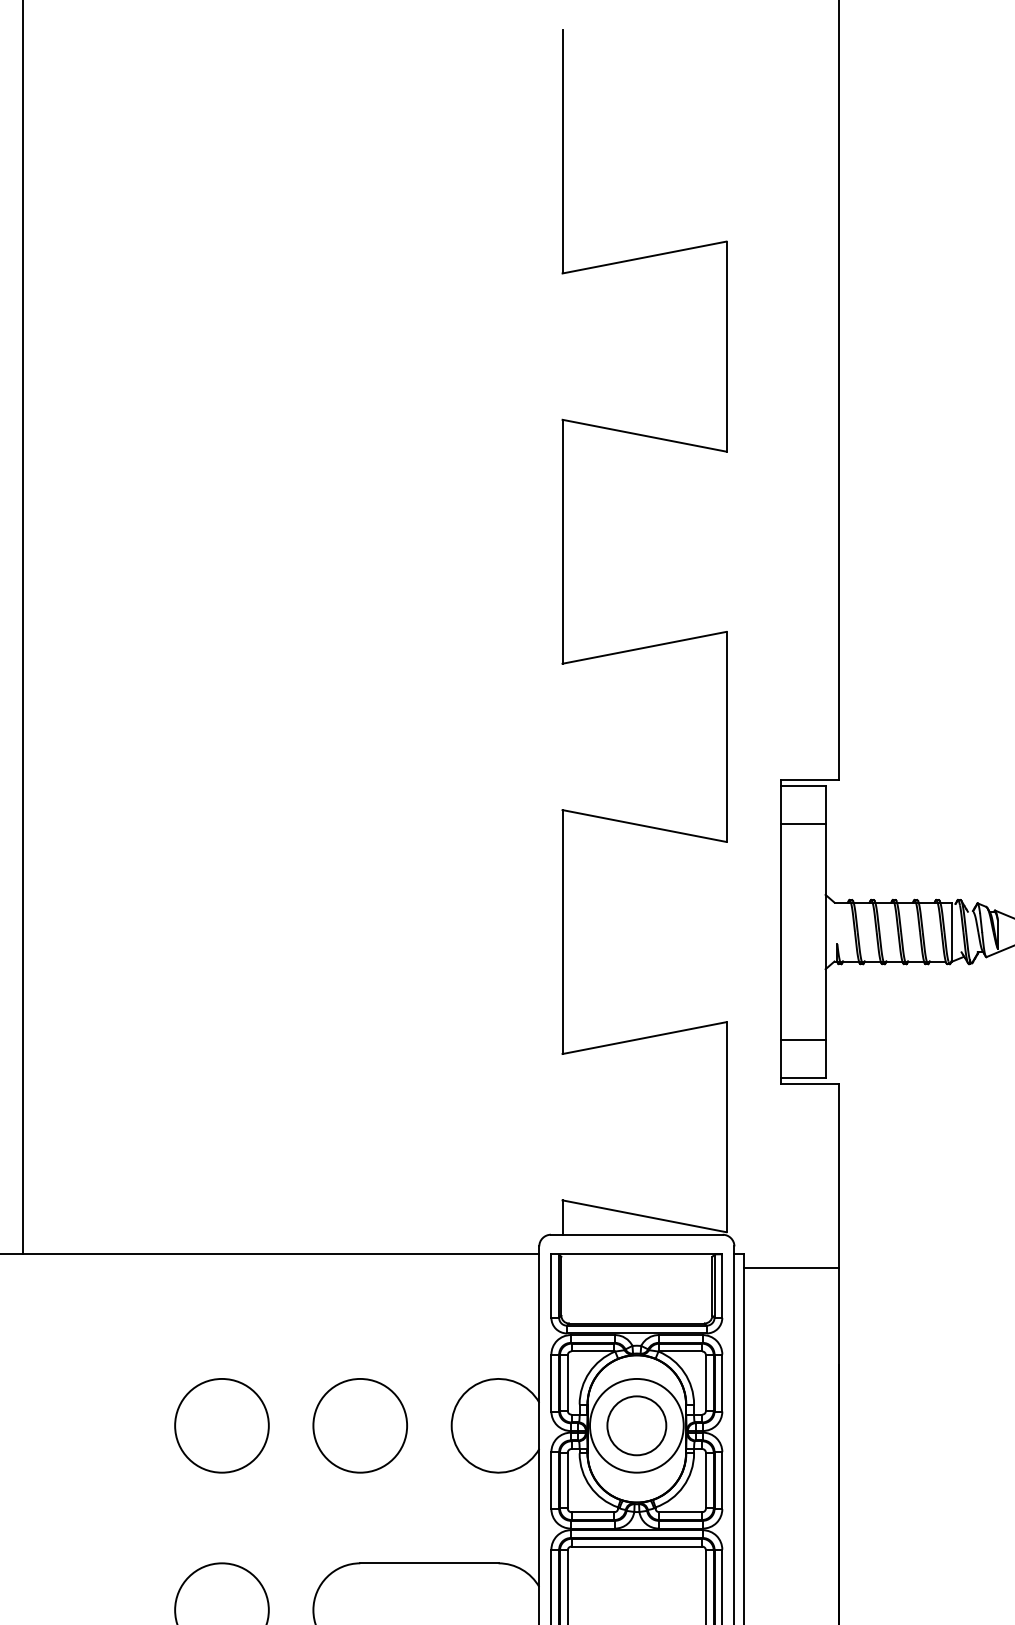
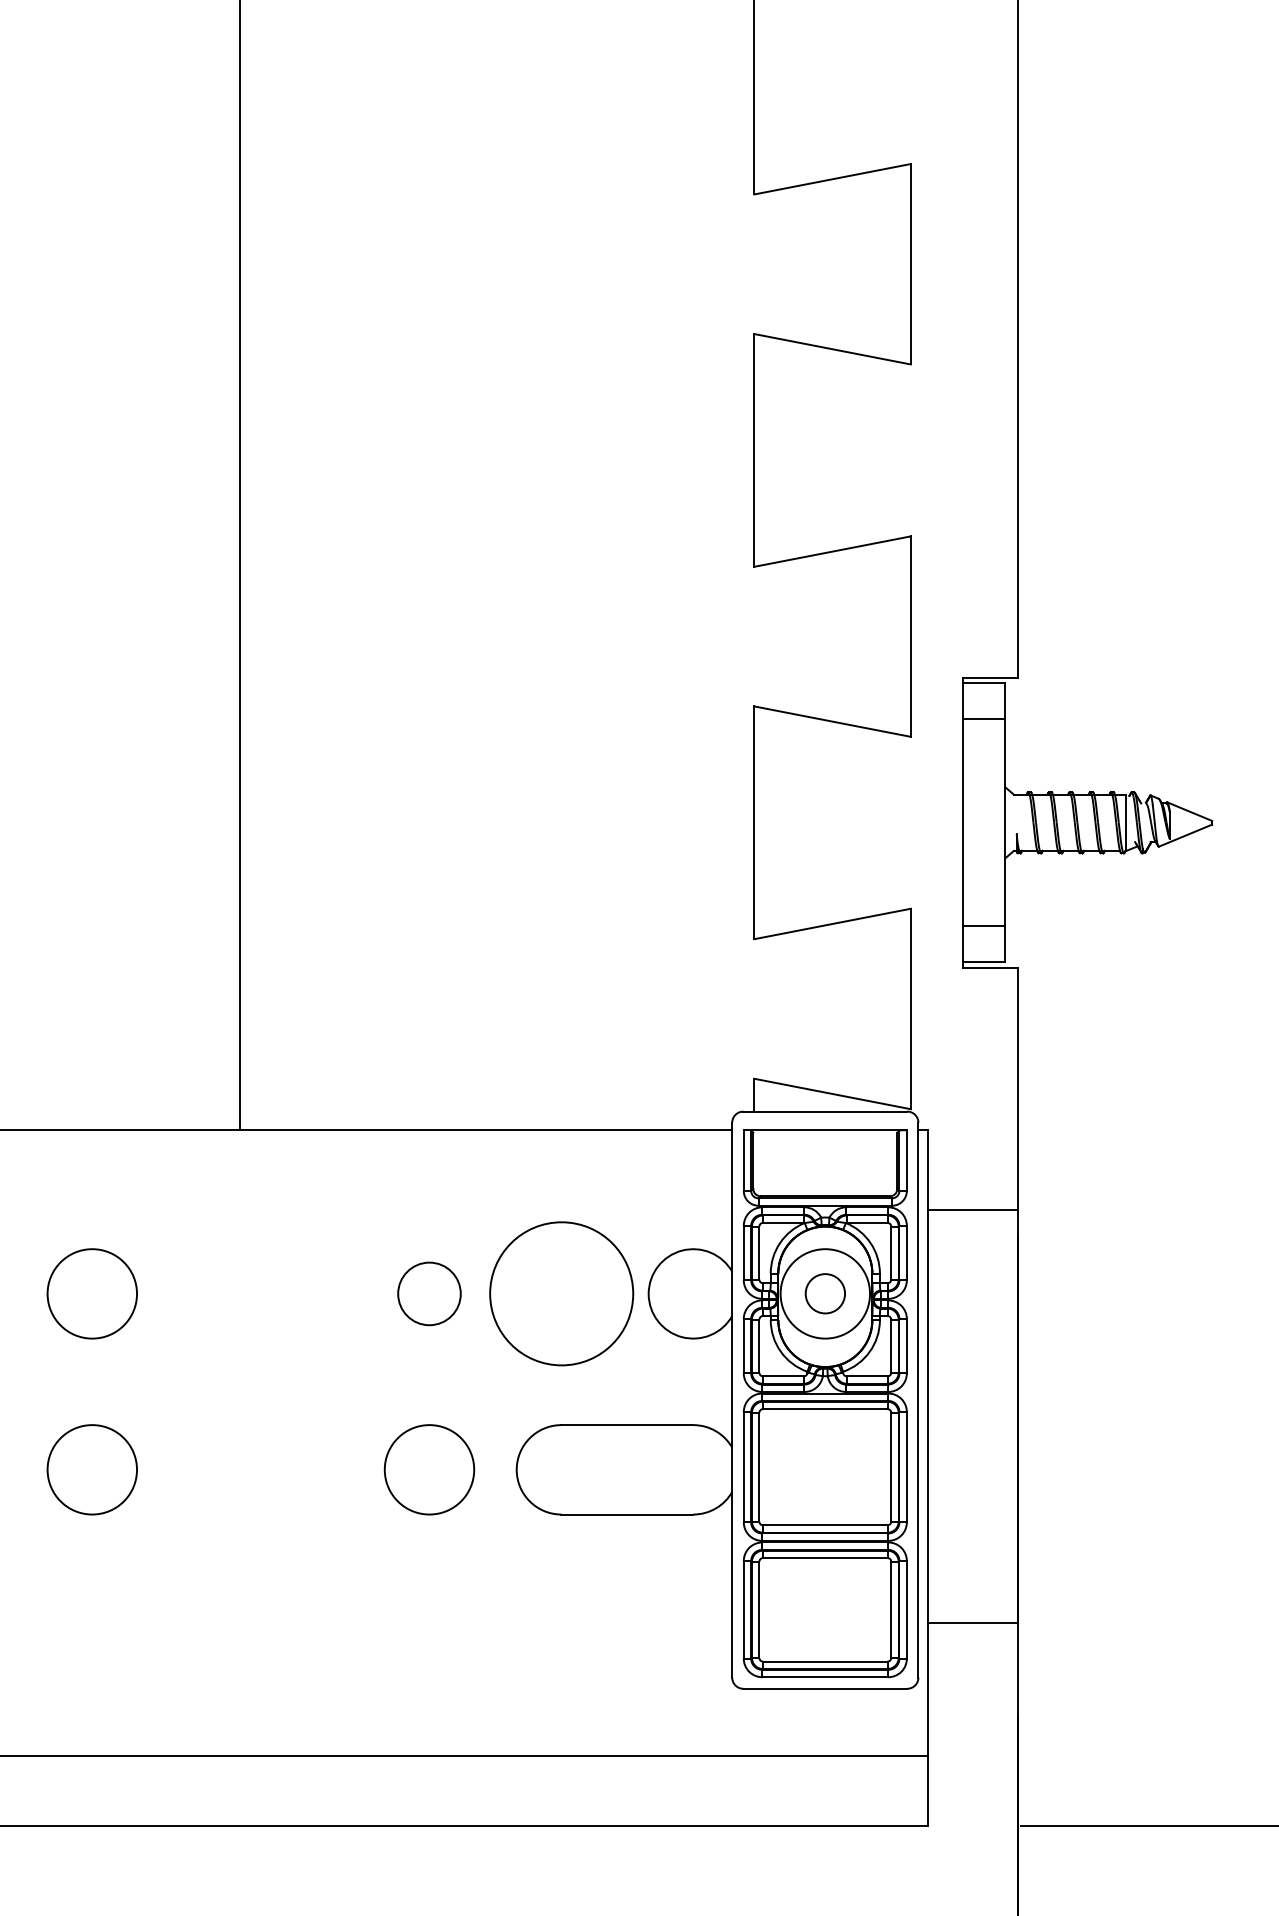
line: (791, 1268) -> (972, 1210), moved
circle: (221, 1425) -> (429, 1293), size x0.7
circle: (359, 1425) -> (560, 1293), size x1.6
circle: (637, 1425) -> (825, 1293), size x0.7

